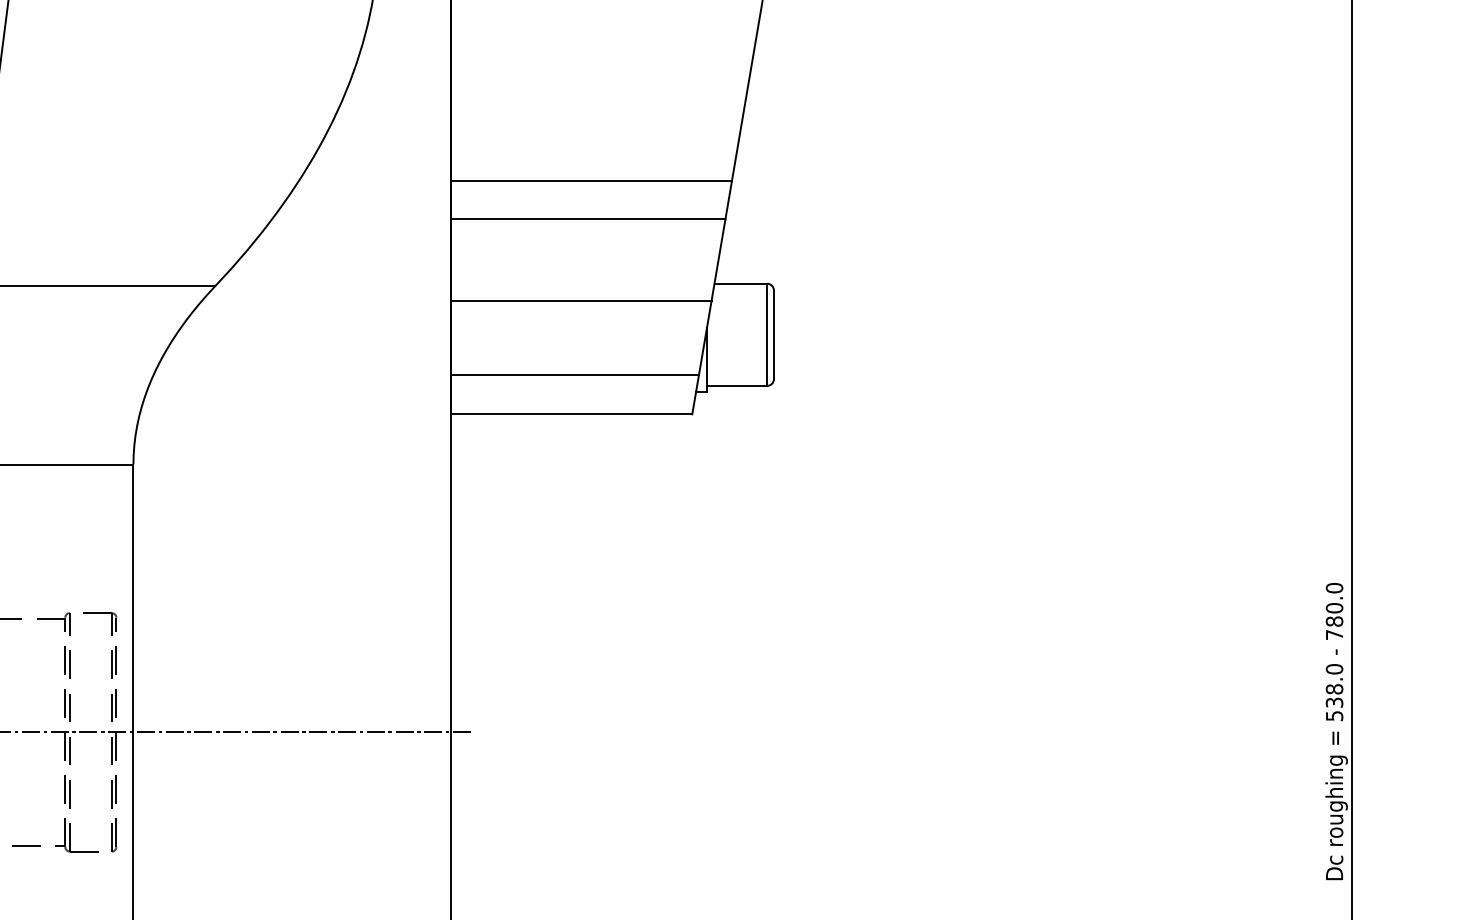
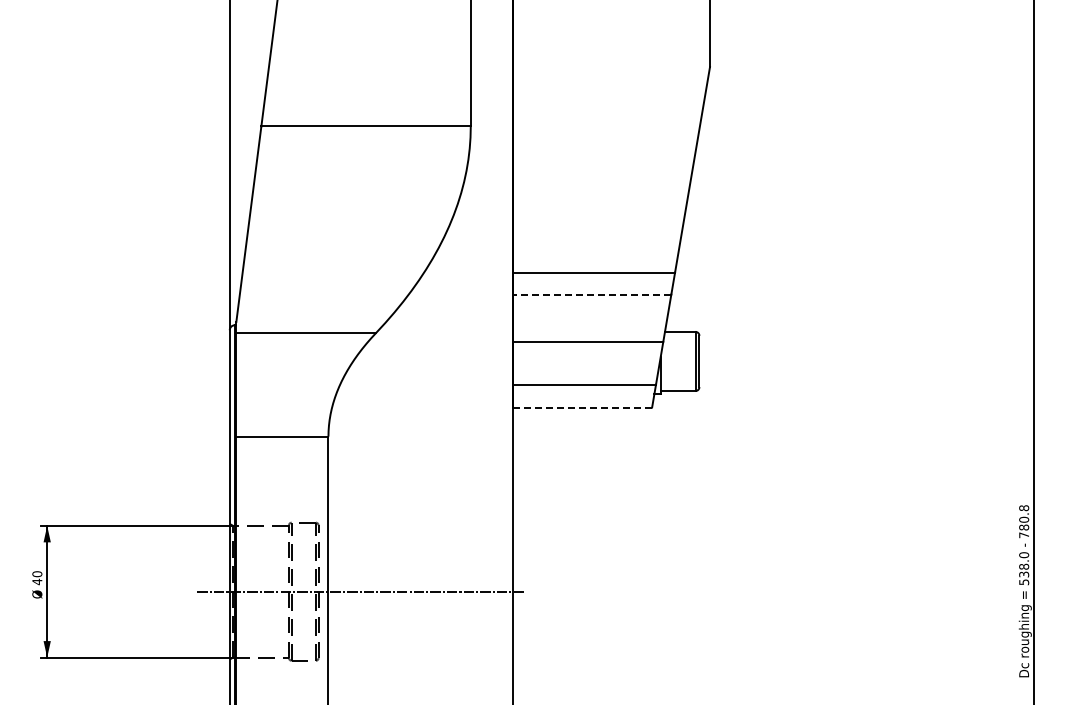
line: (587, 219) -> (591, 294), solid -> dashed
line: (572, 414) -> (582, 407), solid -> dashed
text: (1333, 588) -> (1023, 508), 780.0 -> 780.8

